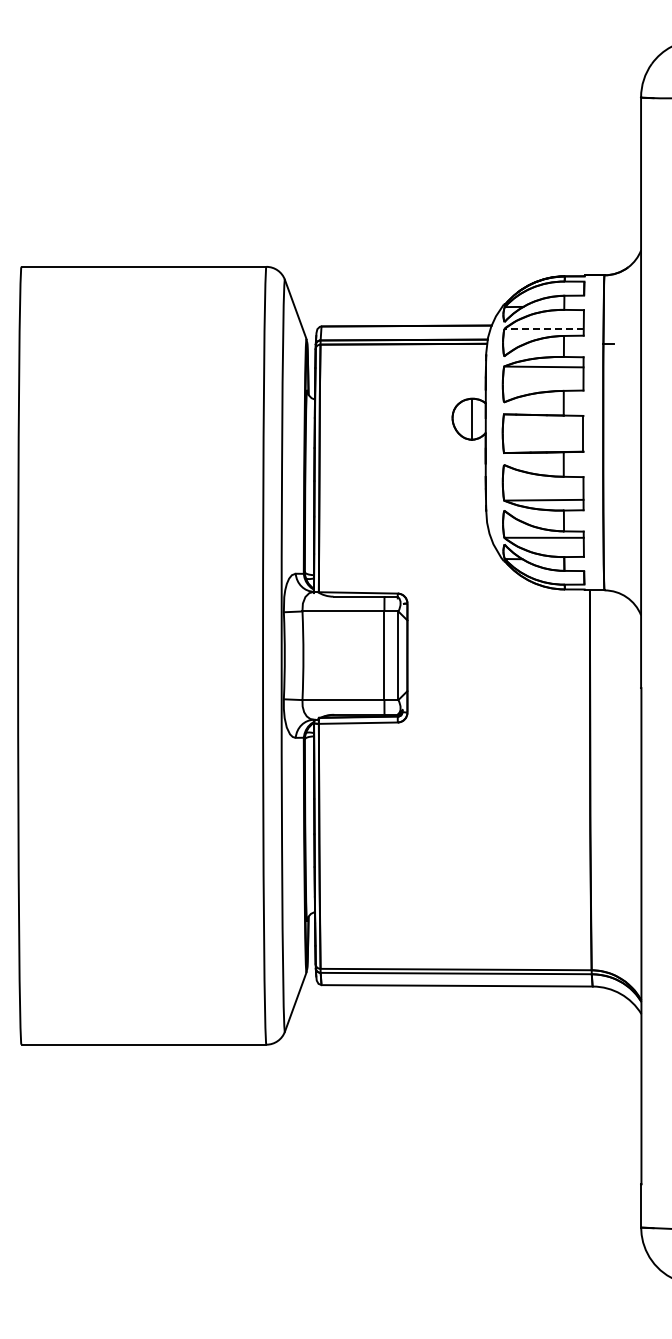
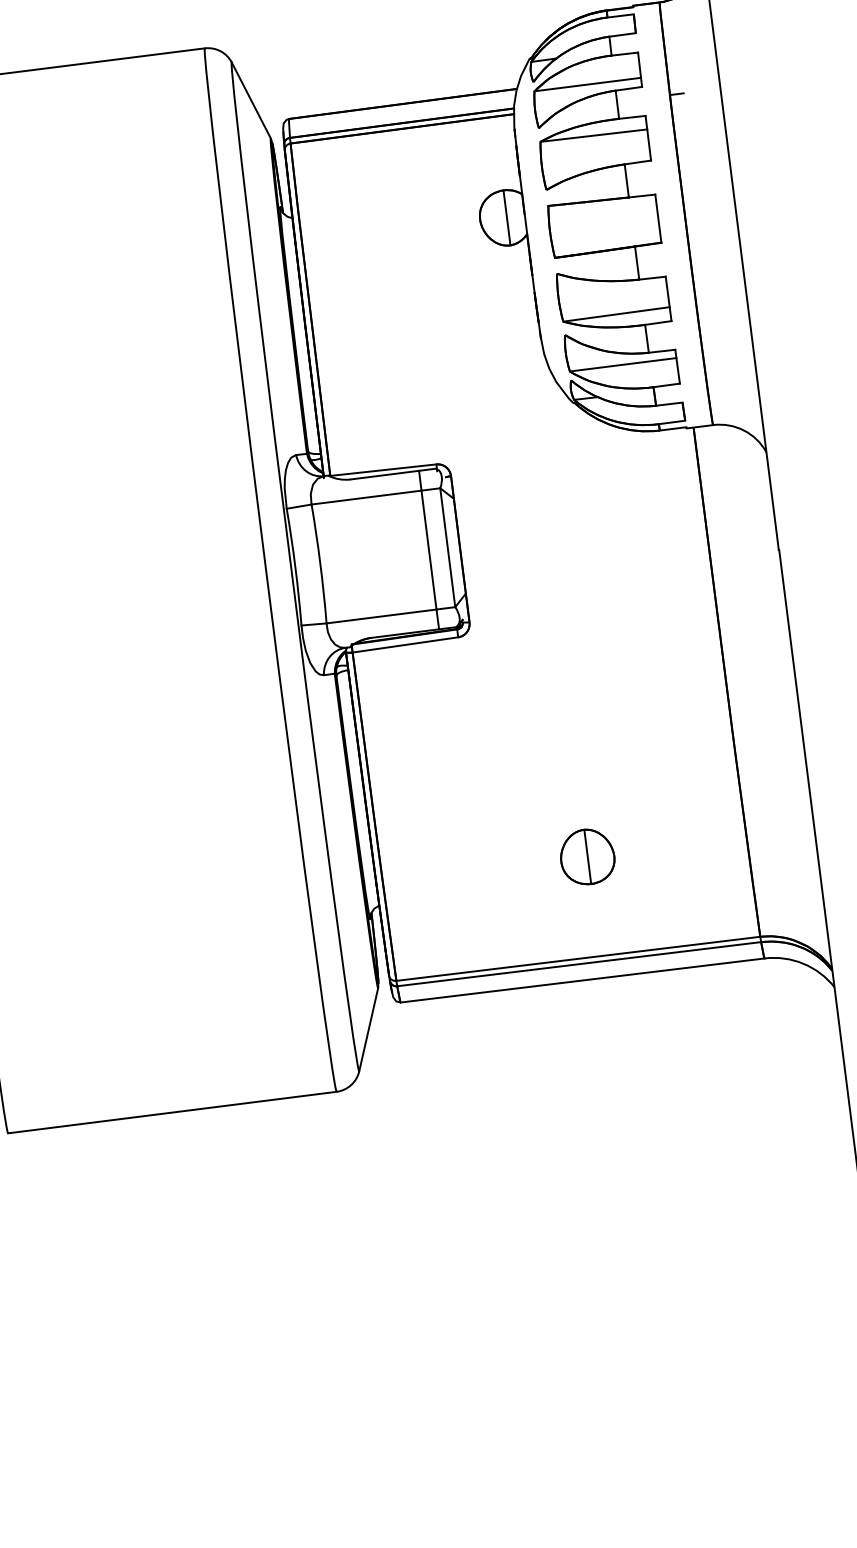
line: (544, 328) -> (588, 83), dashed -> solid
part: (471, 895) -> (586, 856), added

